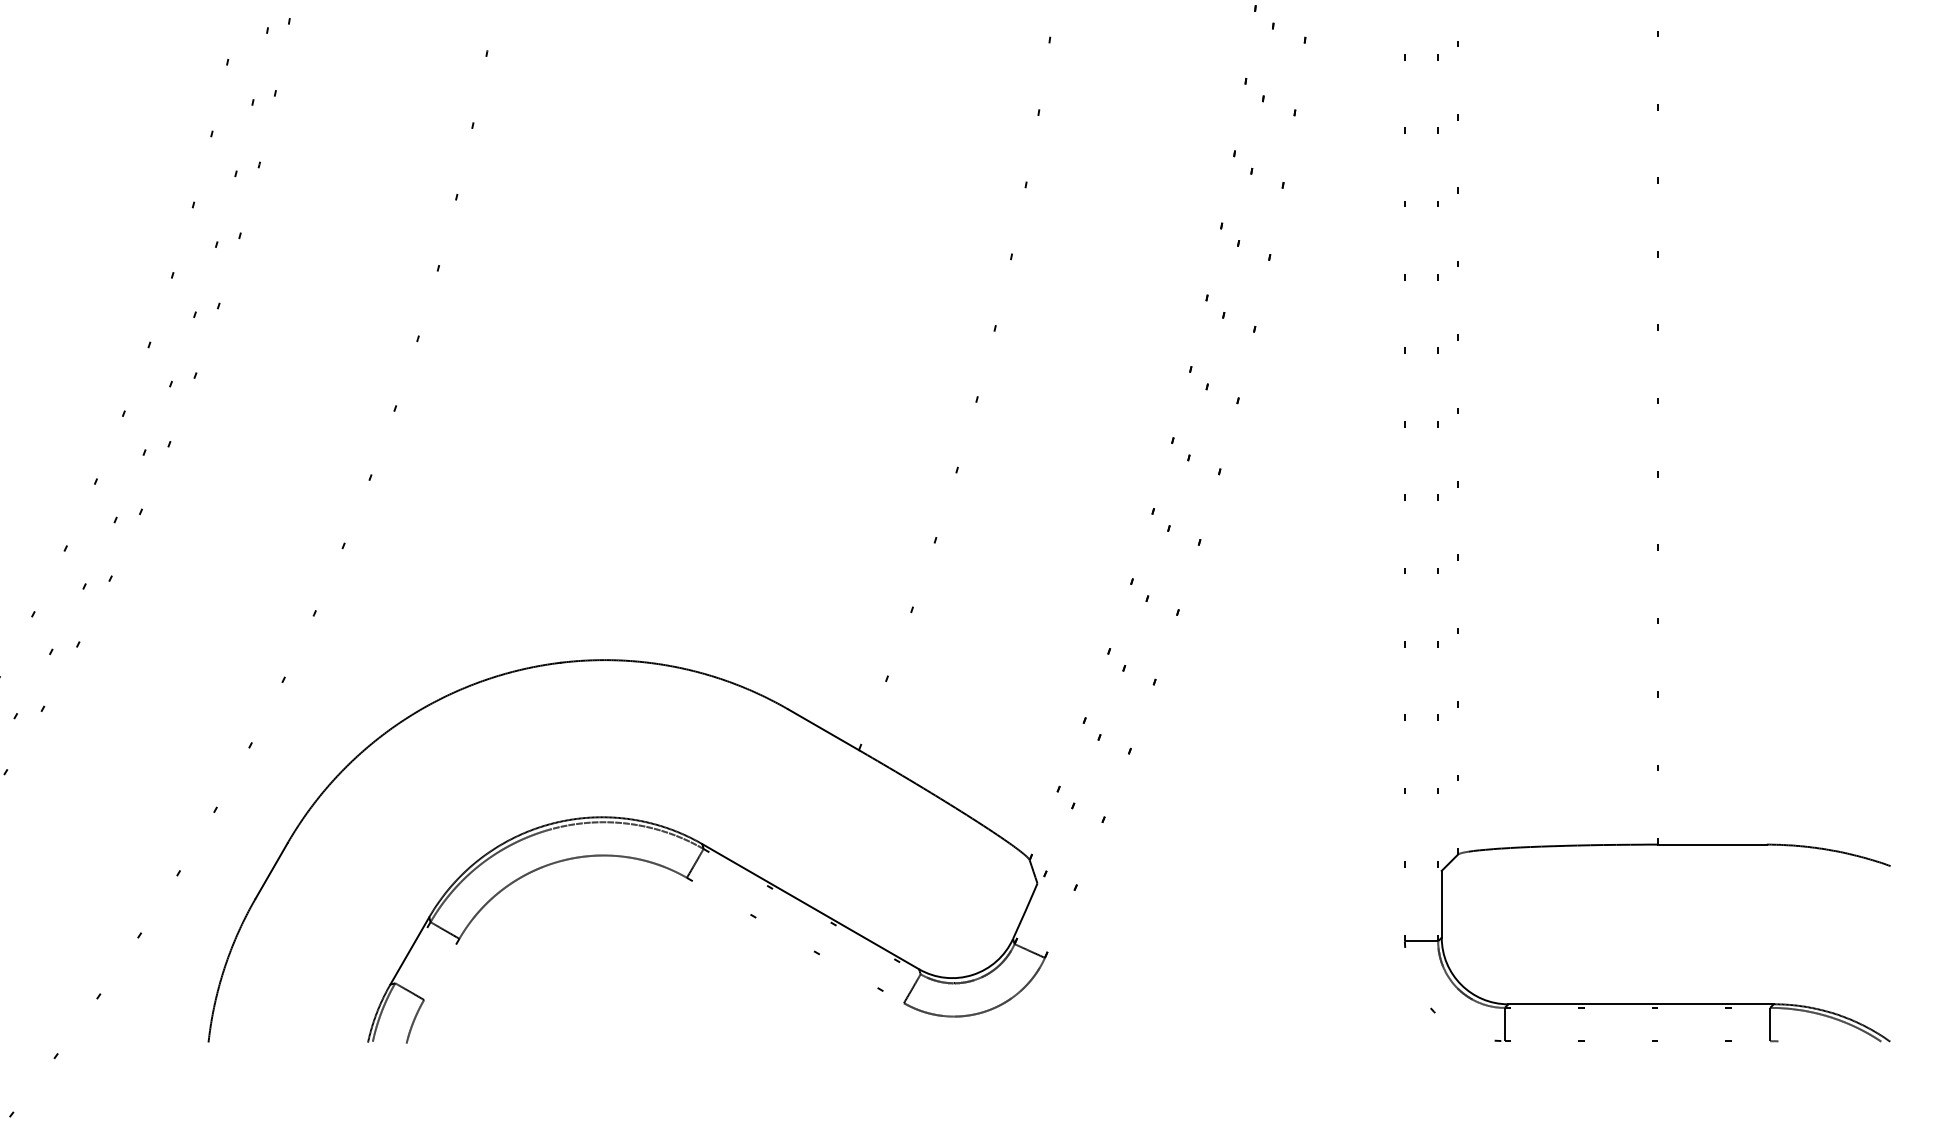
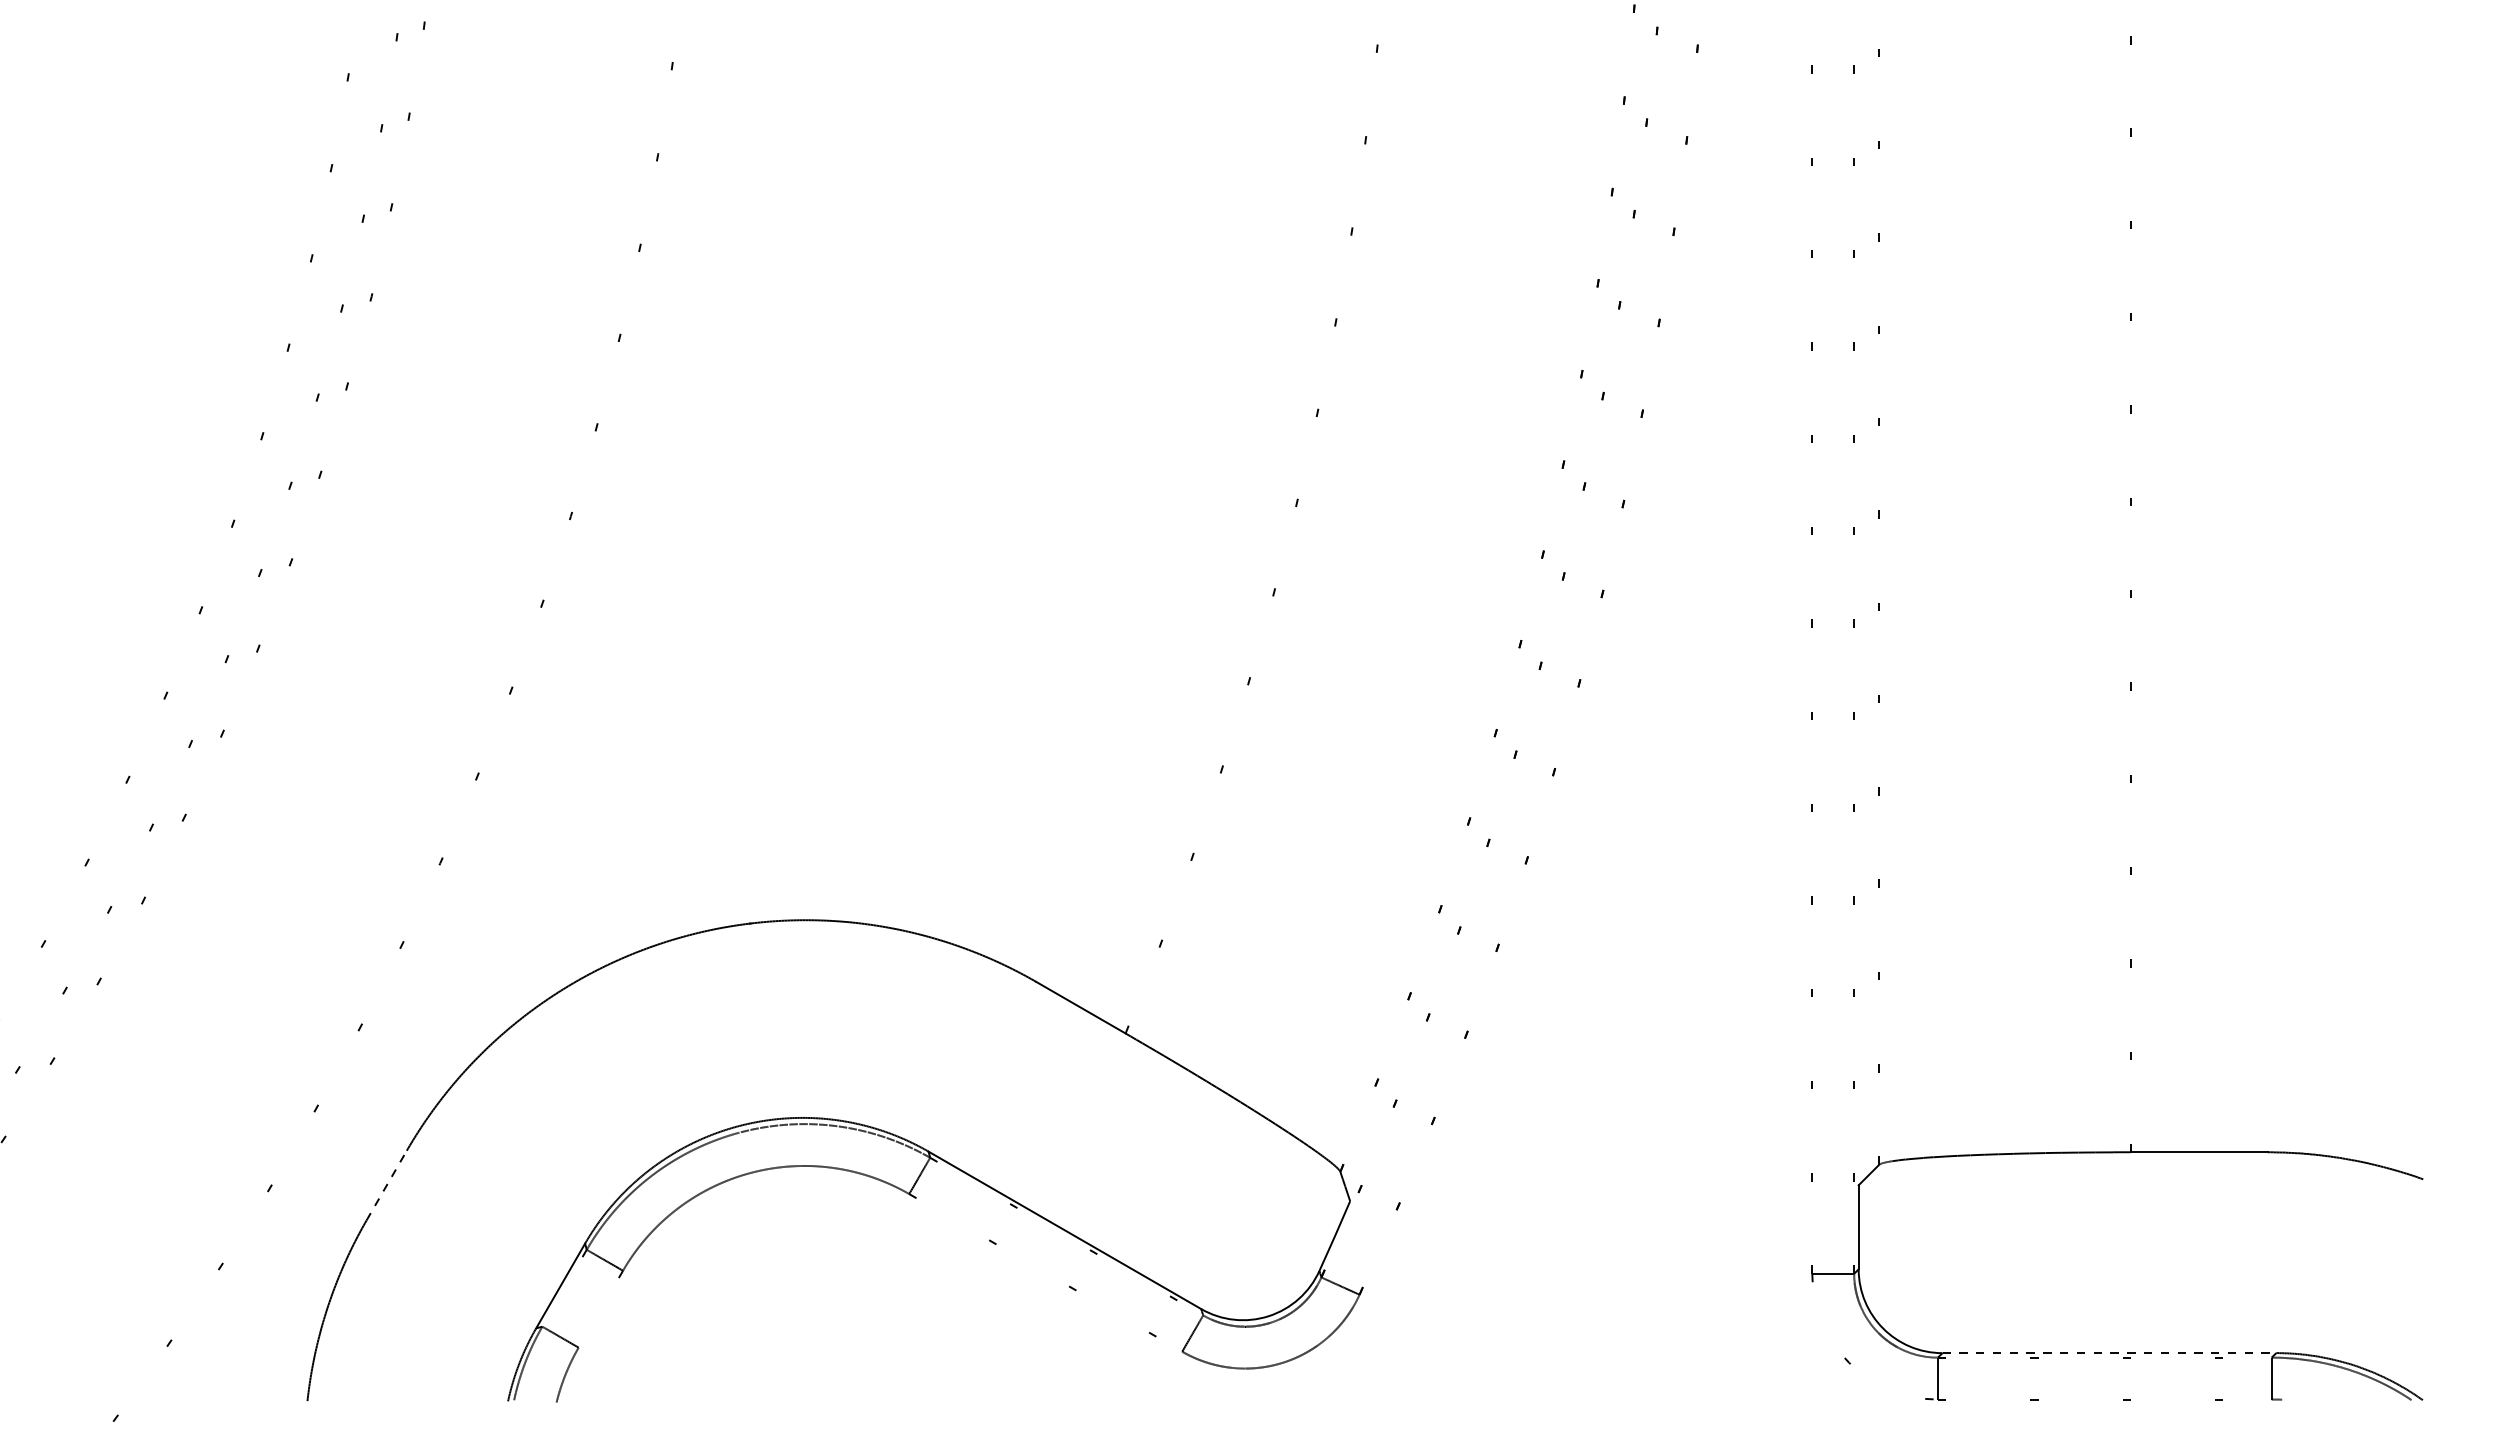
line: (271, 871) -> (386, 1185), solid -> dashed
line: (1641, 1004) -> (2109, 1353), solid -> dashed

